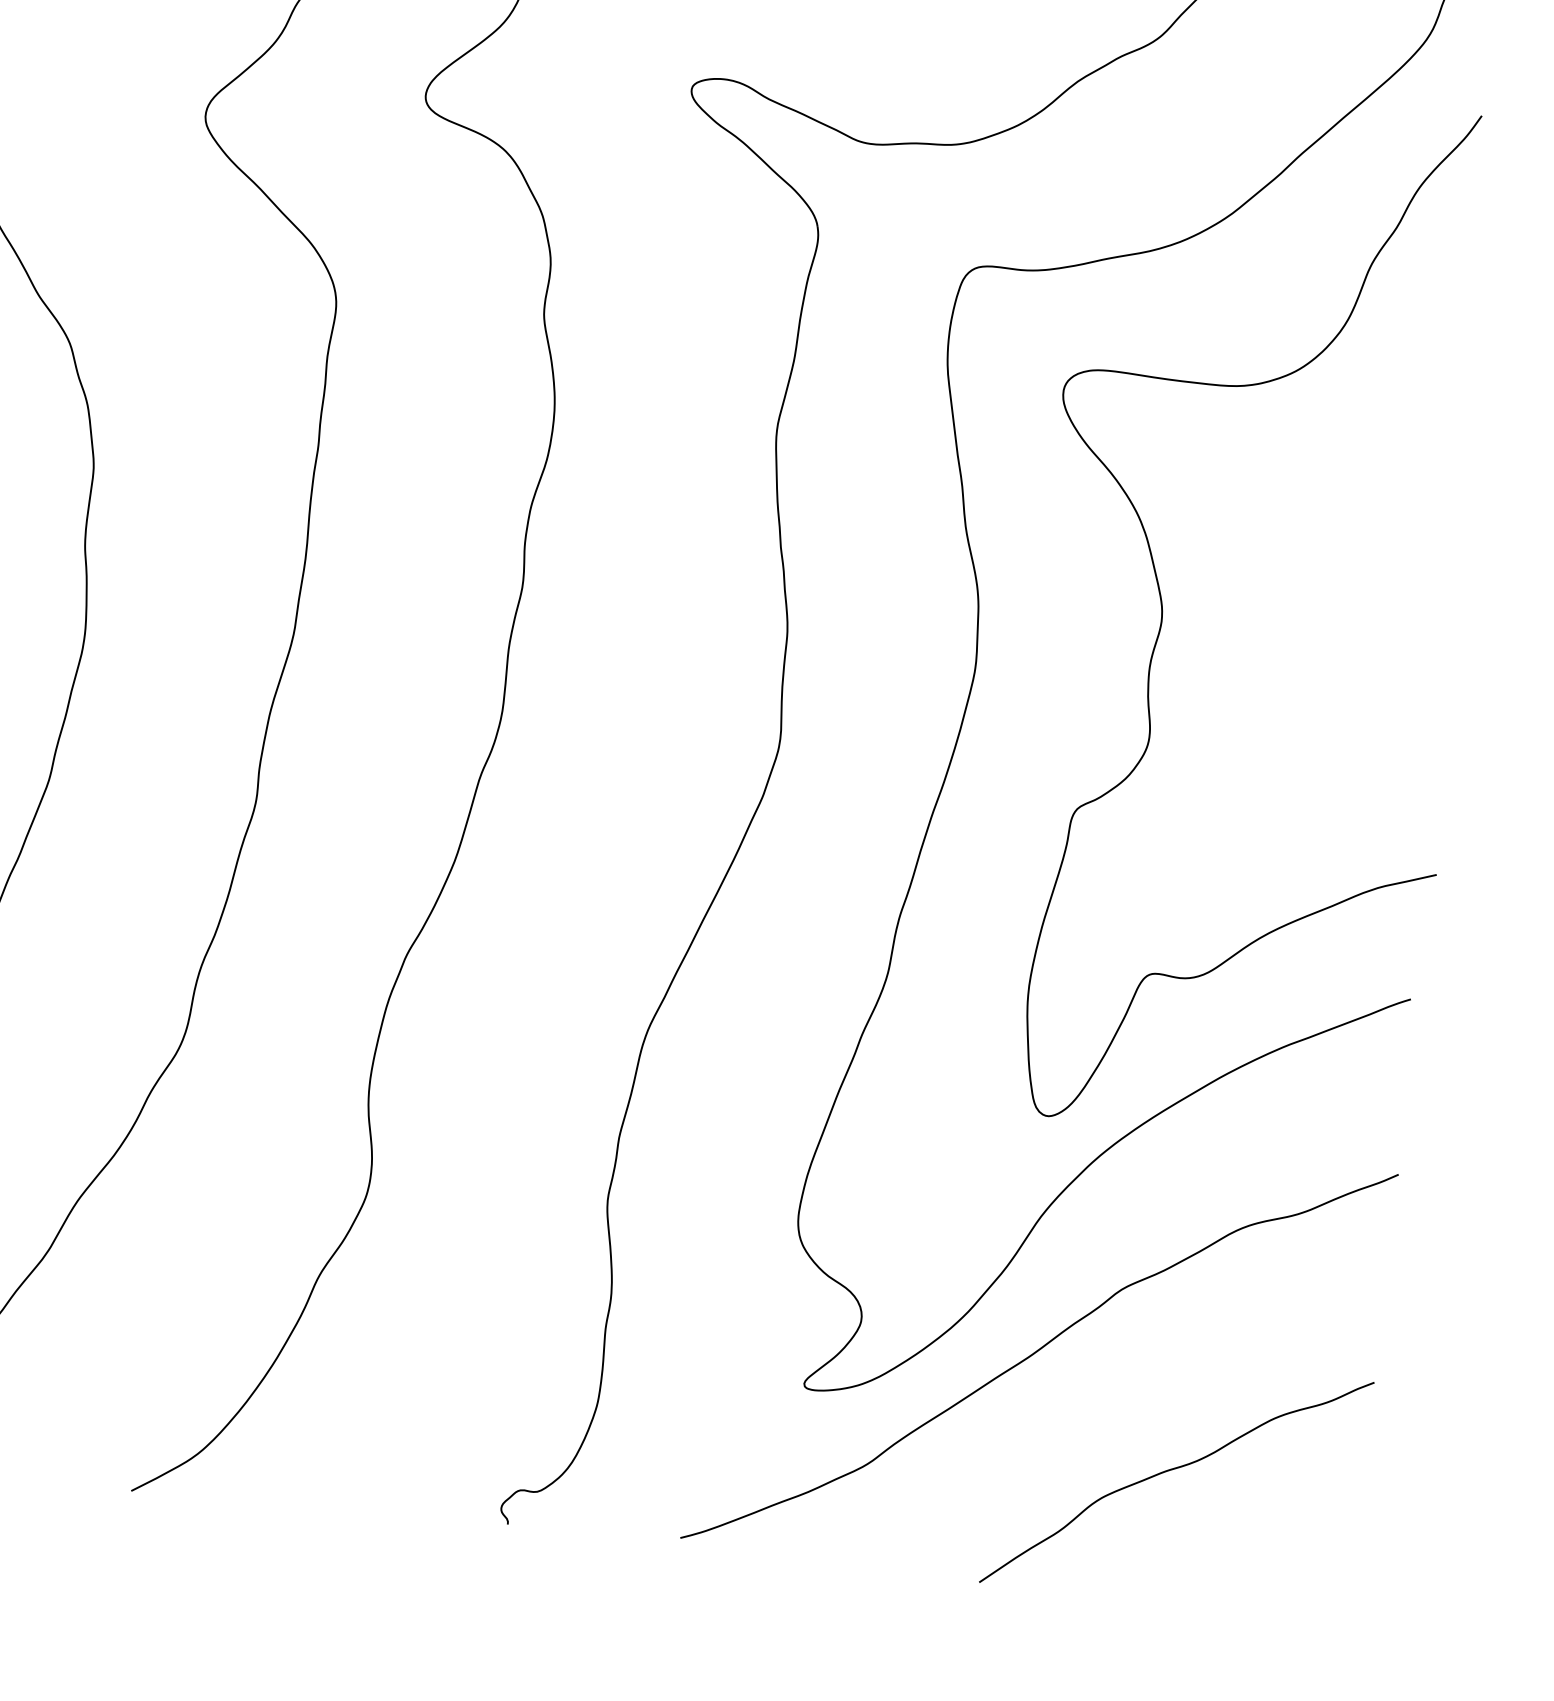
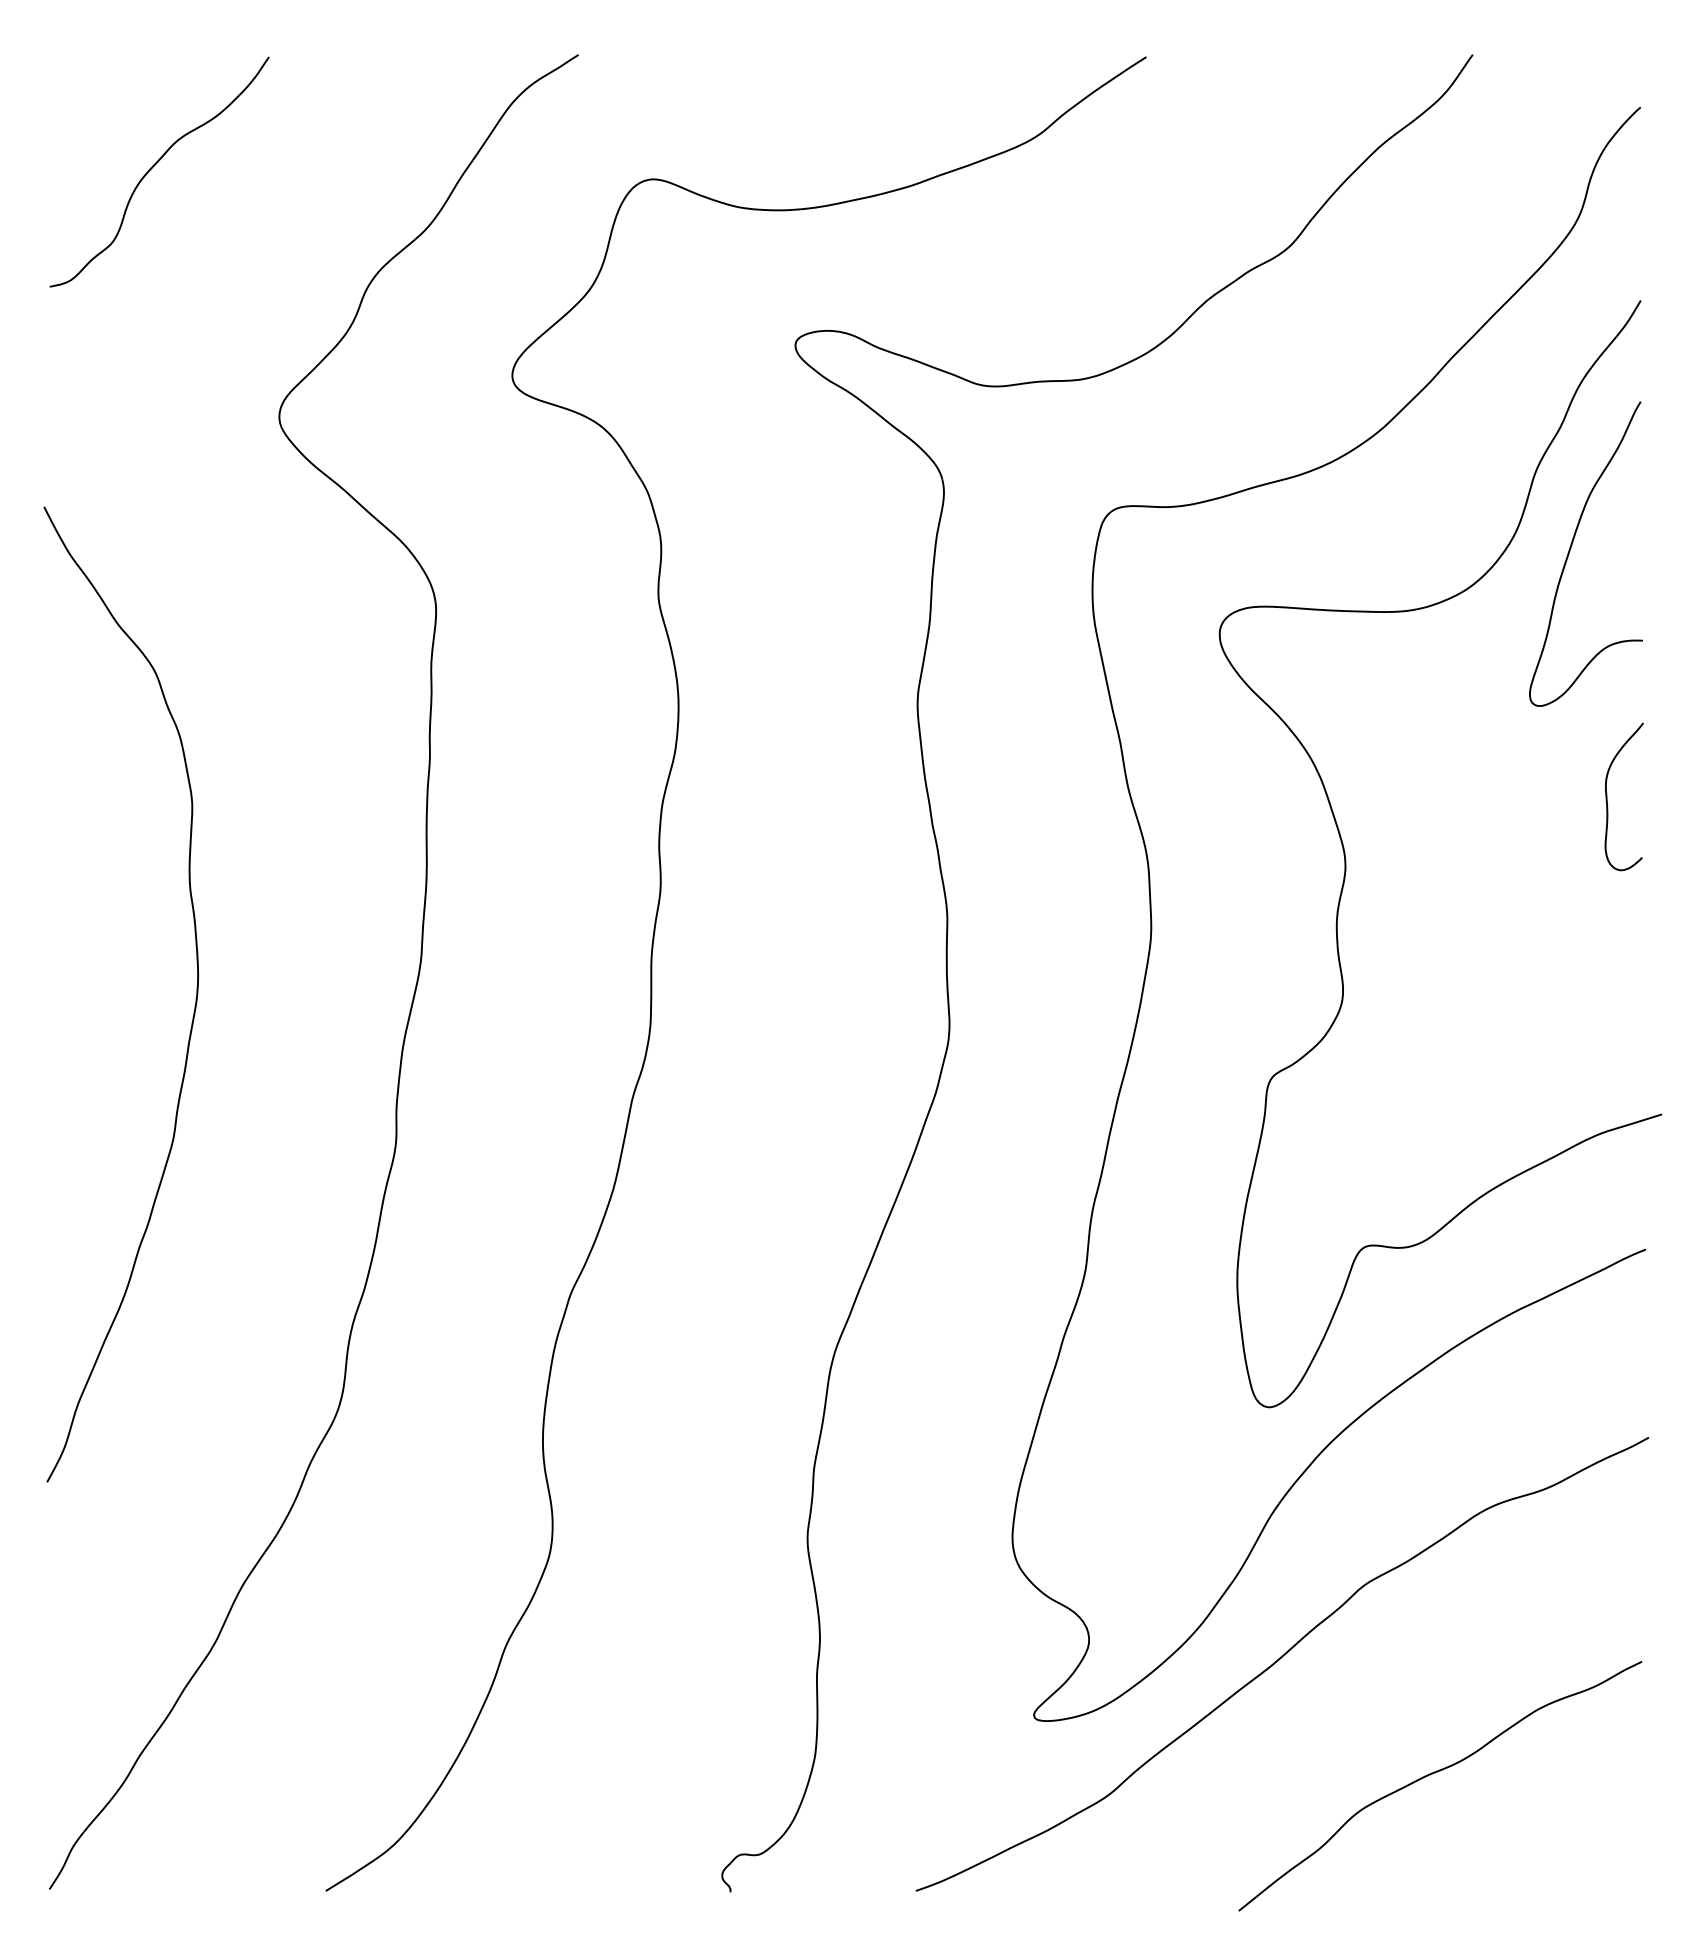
curve: (1397, 341) -> (1571, 548), added
curve: (1411, 574) -> (1607, 796), added

